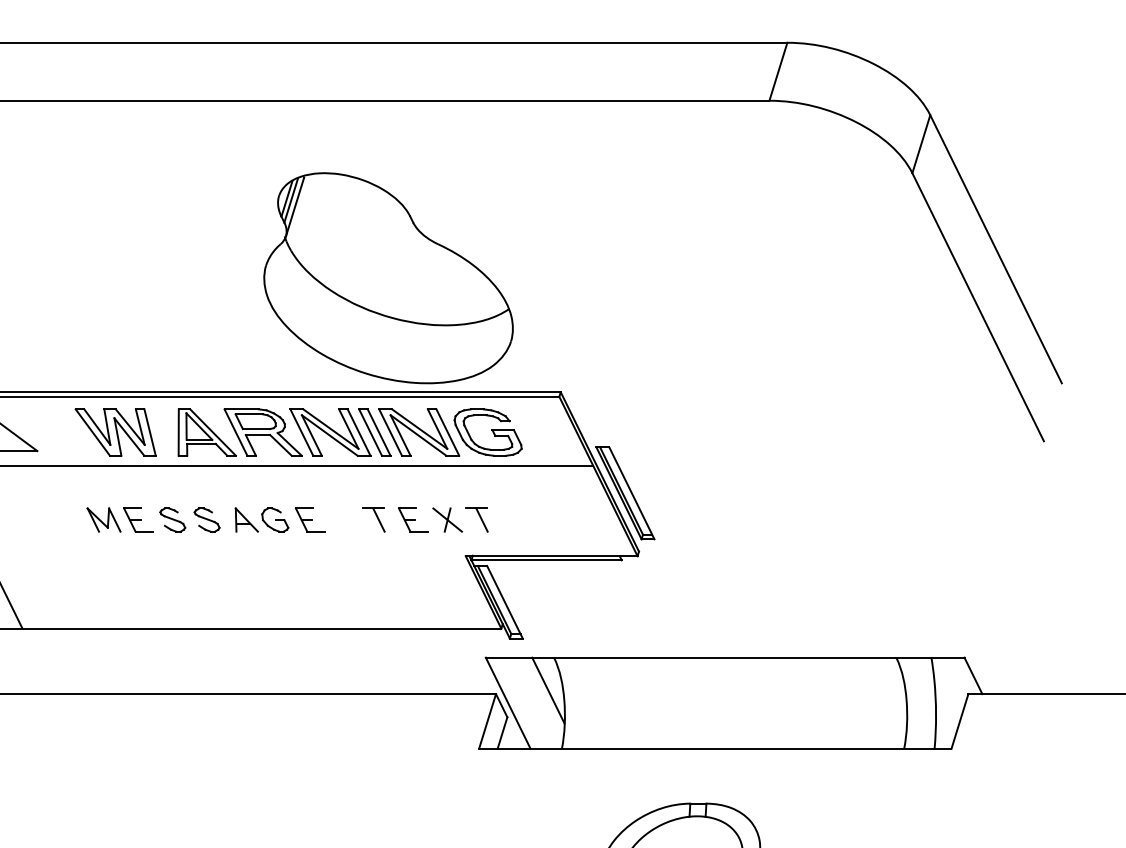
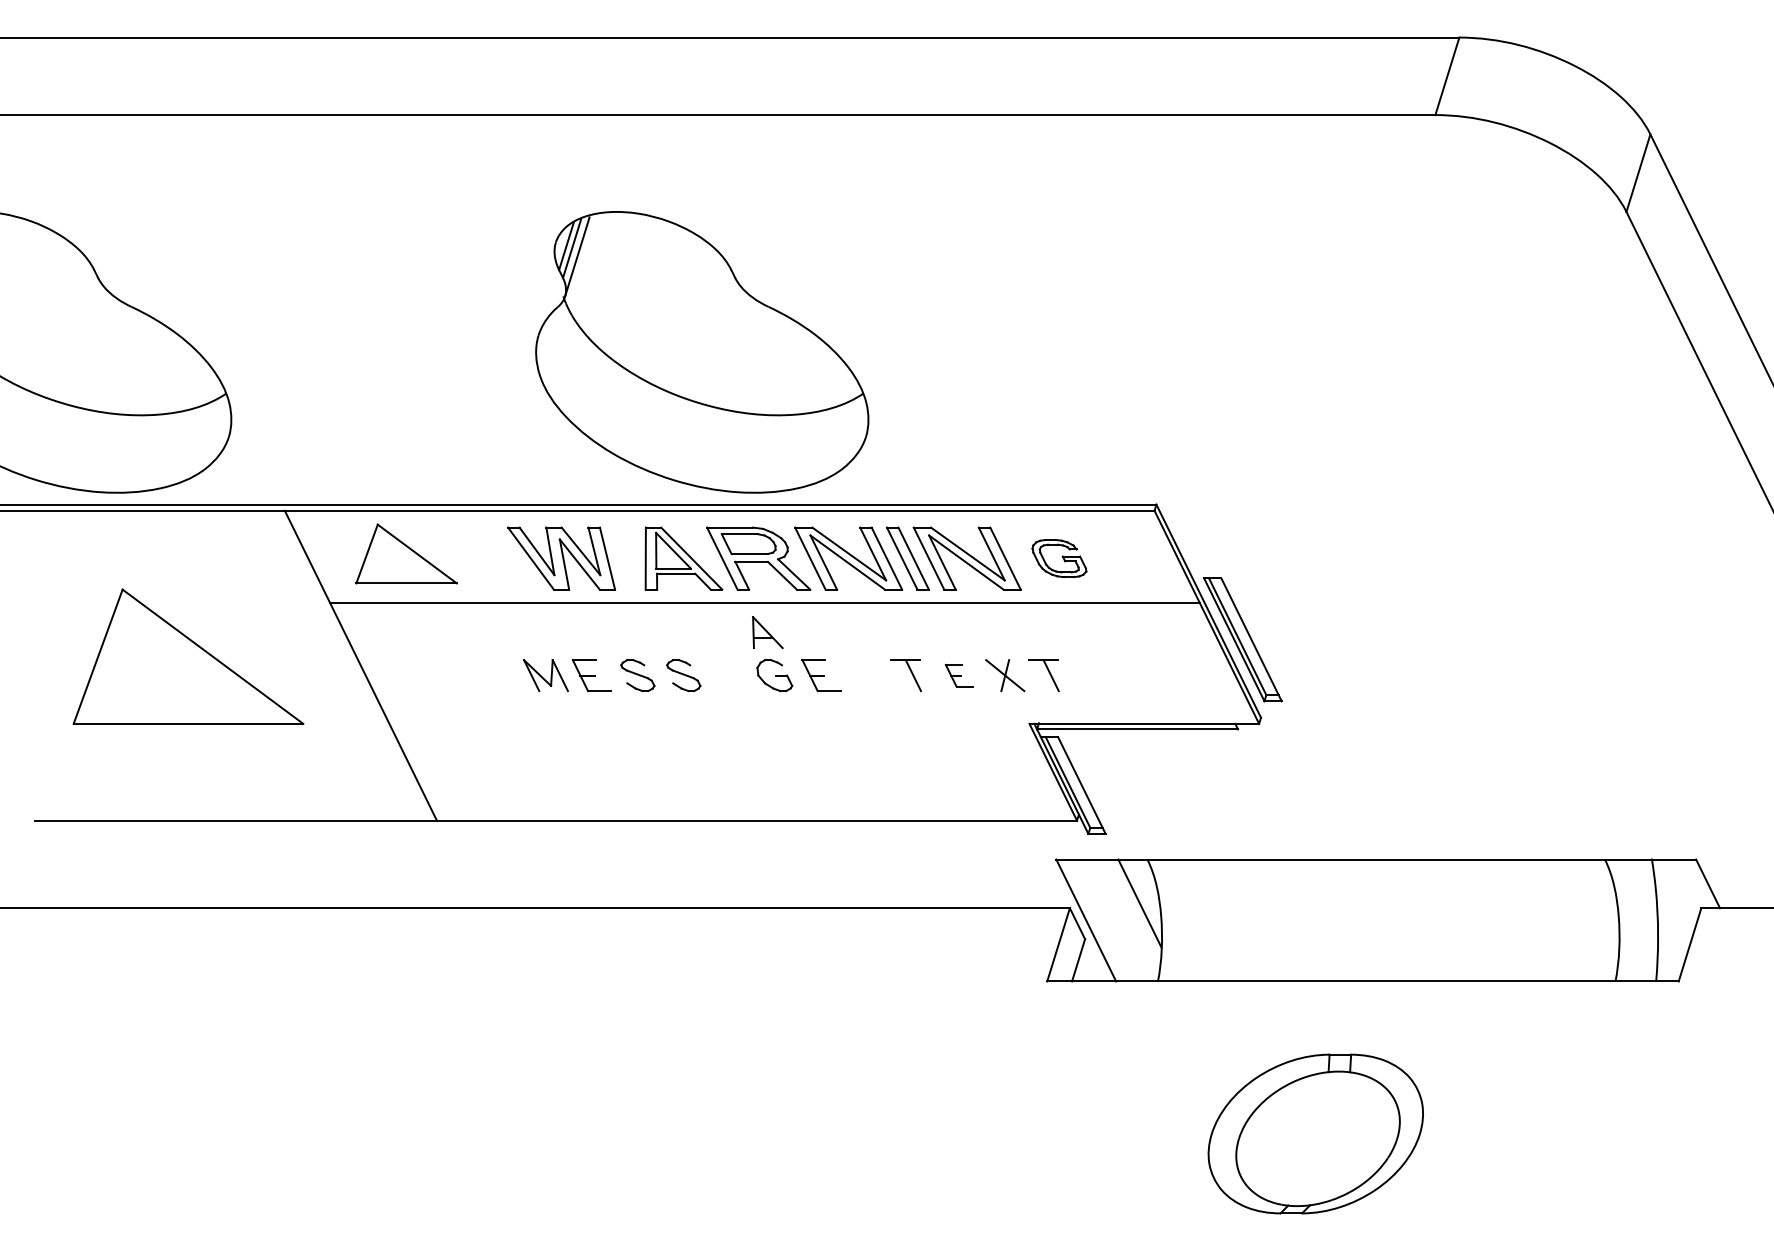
part: (388, 278) -> (702, 352), moved
part: (488, 432) -> (1059, 558), size x0.6
part: (246, 520) -> (767, 632), moved
part: (412, 520) -> (958, 675), size x0.7

